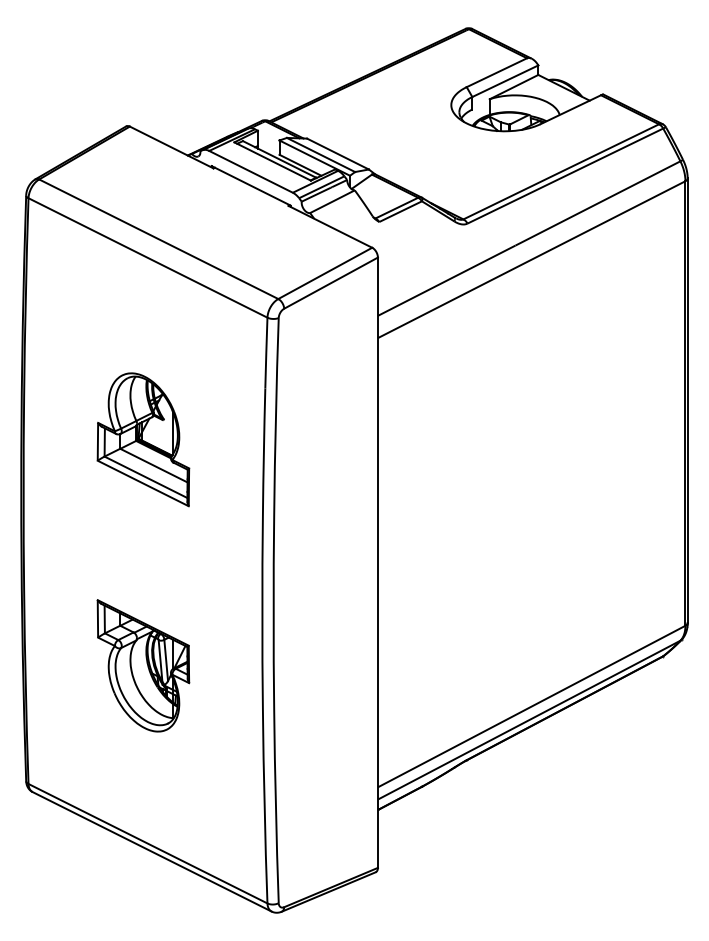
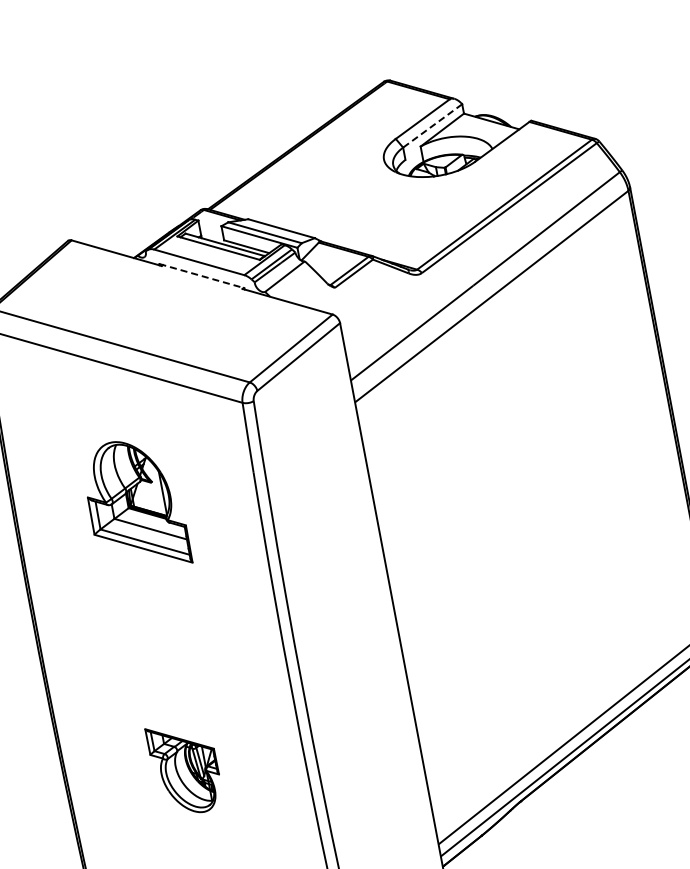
line: (505, 81) -> (432, 126), solid -> dashed
line: (251, 186) -> (202, 276), solid -> dashed
part: (143, 439) -> (135, 505), moved
part: (143, 665) -> (185, 768), size x0.7

